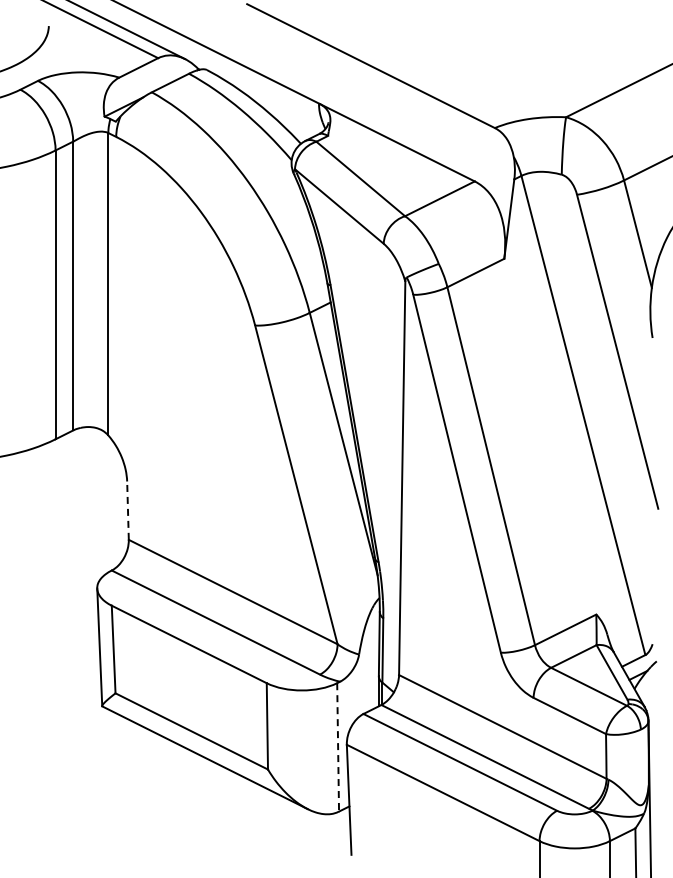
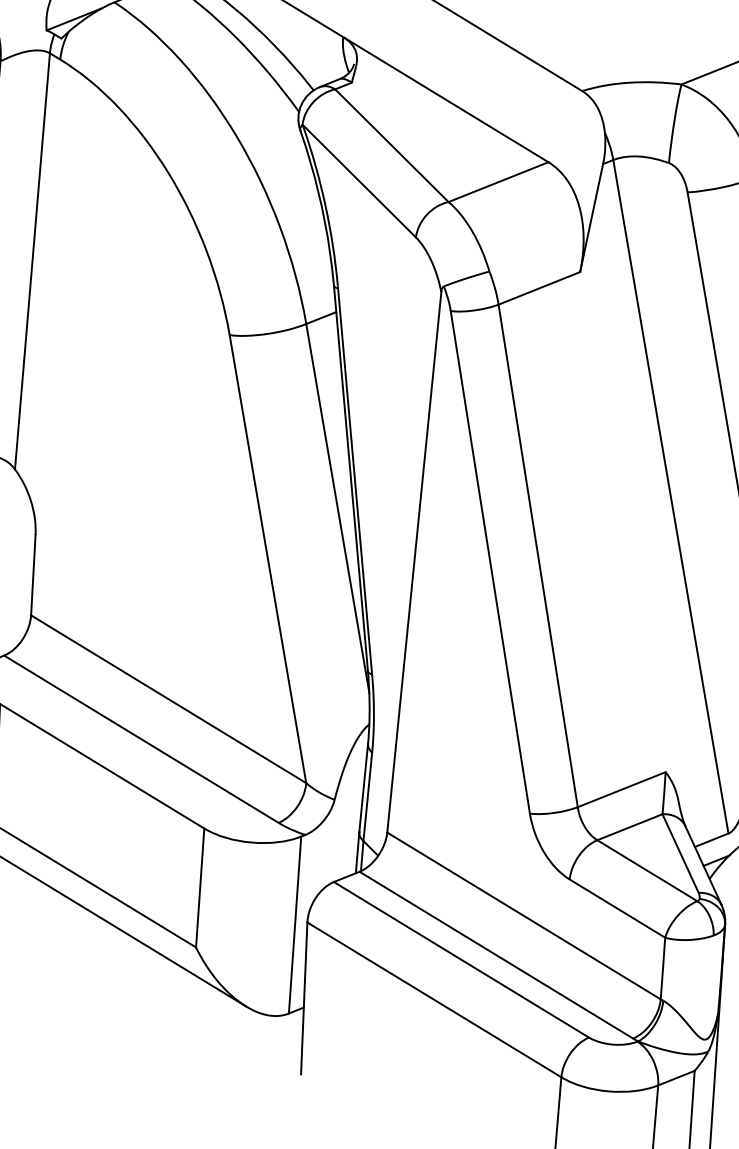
line: (127, 510) -> (32, 574), dashed -> solid
line: (338, 747) -> (295, 925), dashed -> solid

